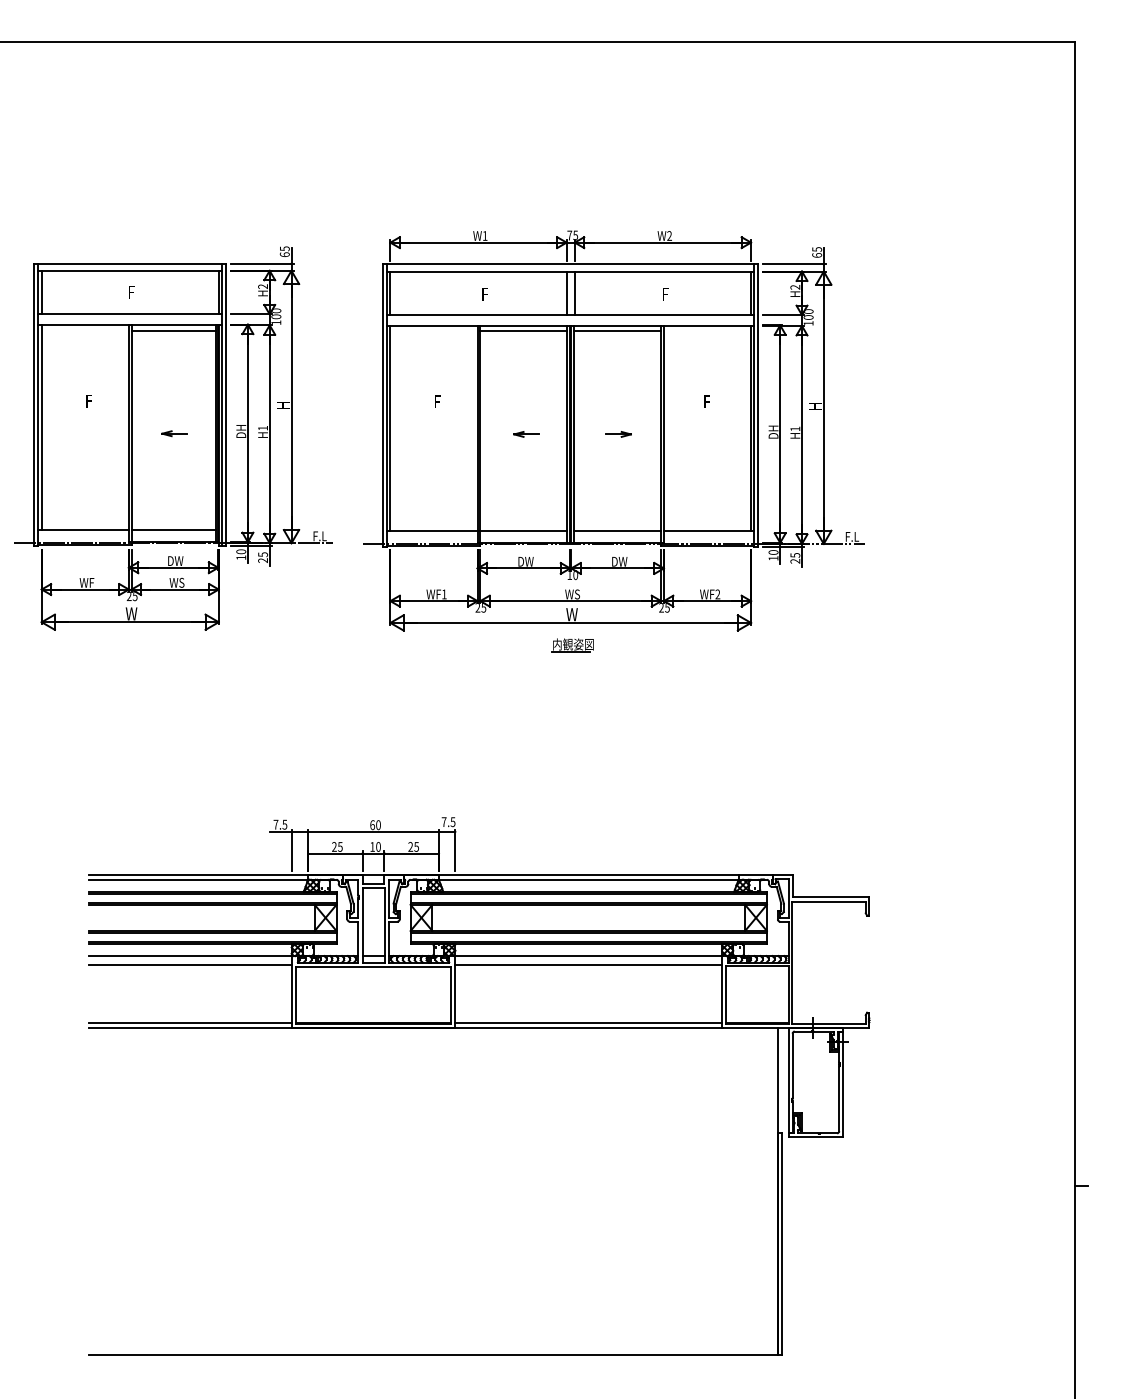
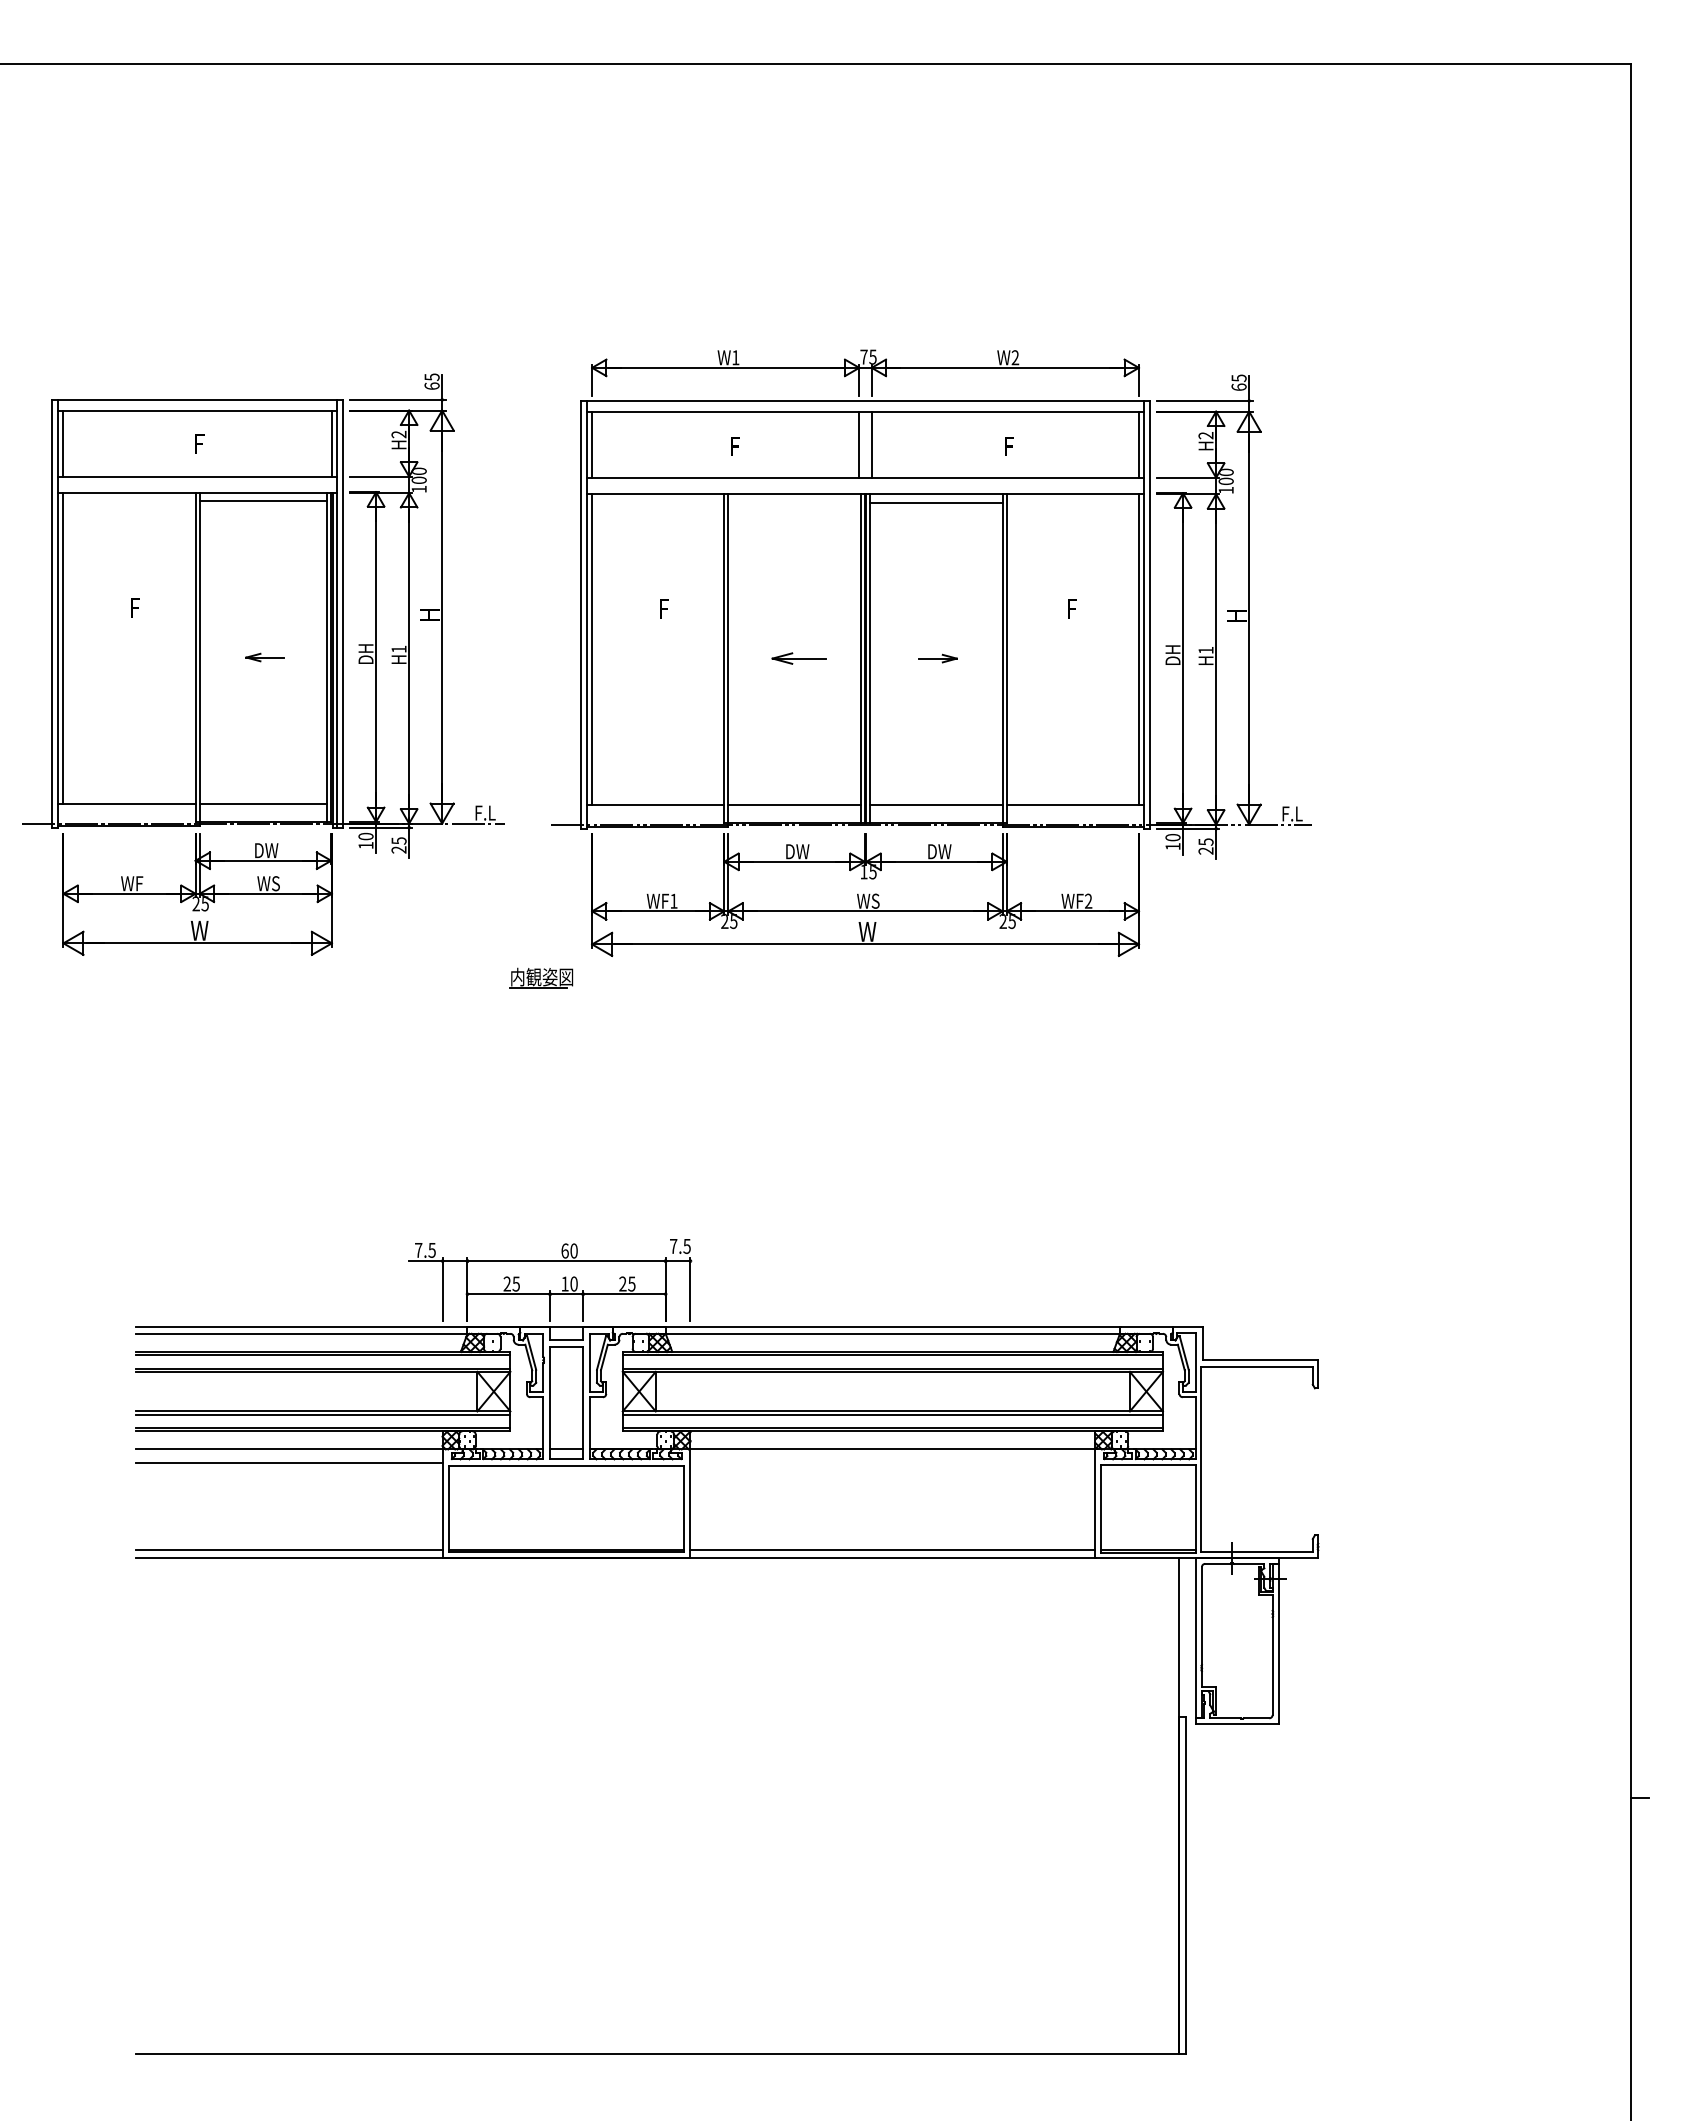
line: (523, 331) -> (793, 502), removed
part: (526, 434) -> (798, 658), size x1.4
text: (575, 574) -> (872, 870), 10 -> 15
part: (572, 645) -> (540, 978), moved
line: (588, 965) -> (892, 1463), removed

